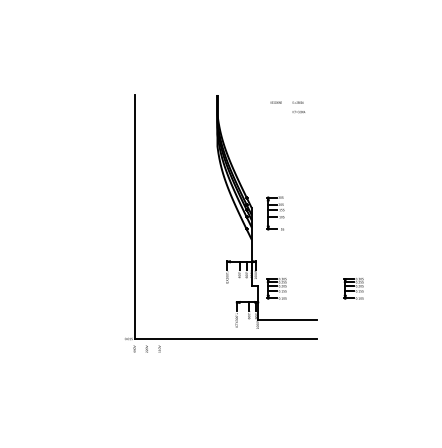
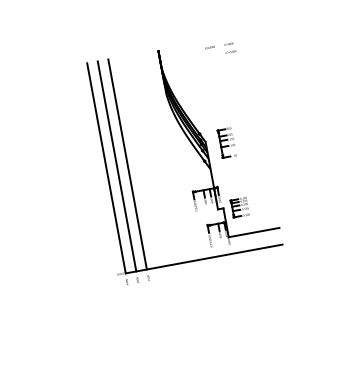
line: (147, 217) -> (117, 166), added
line: (159, 217) -> (127, 164), added
part: (353, 288) -> (305, 195), removed

